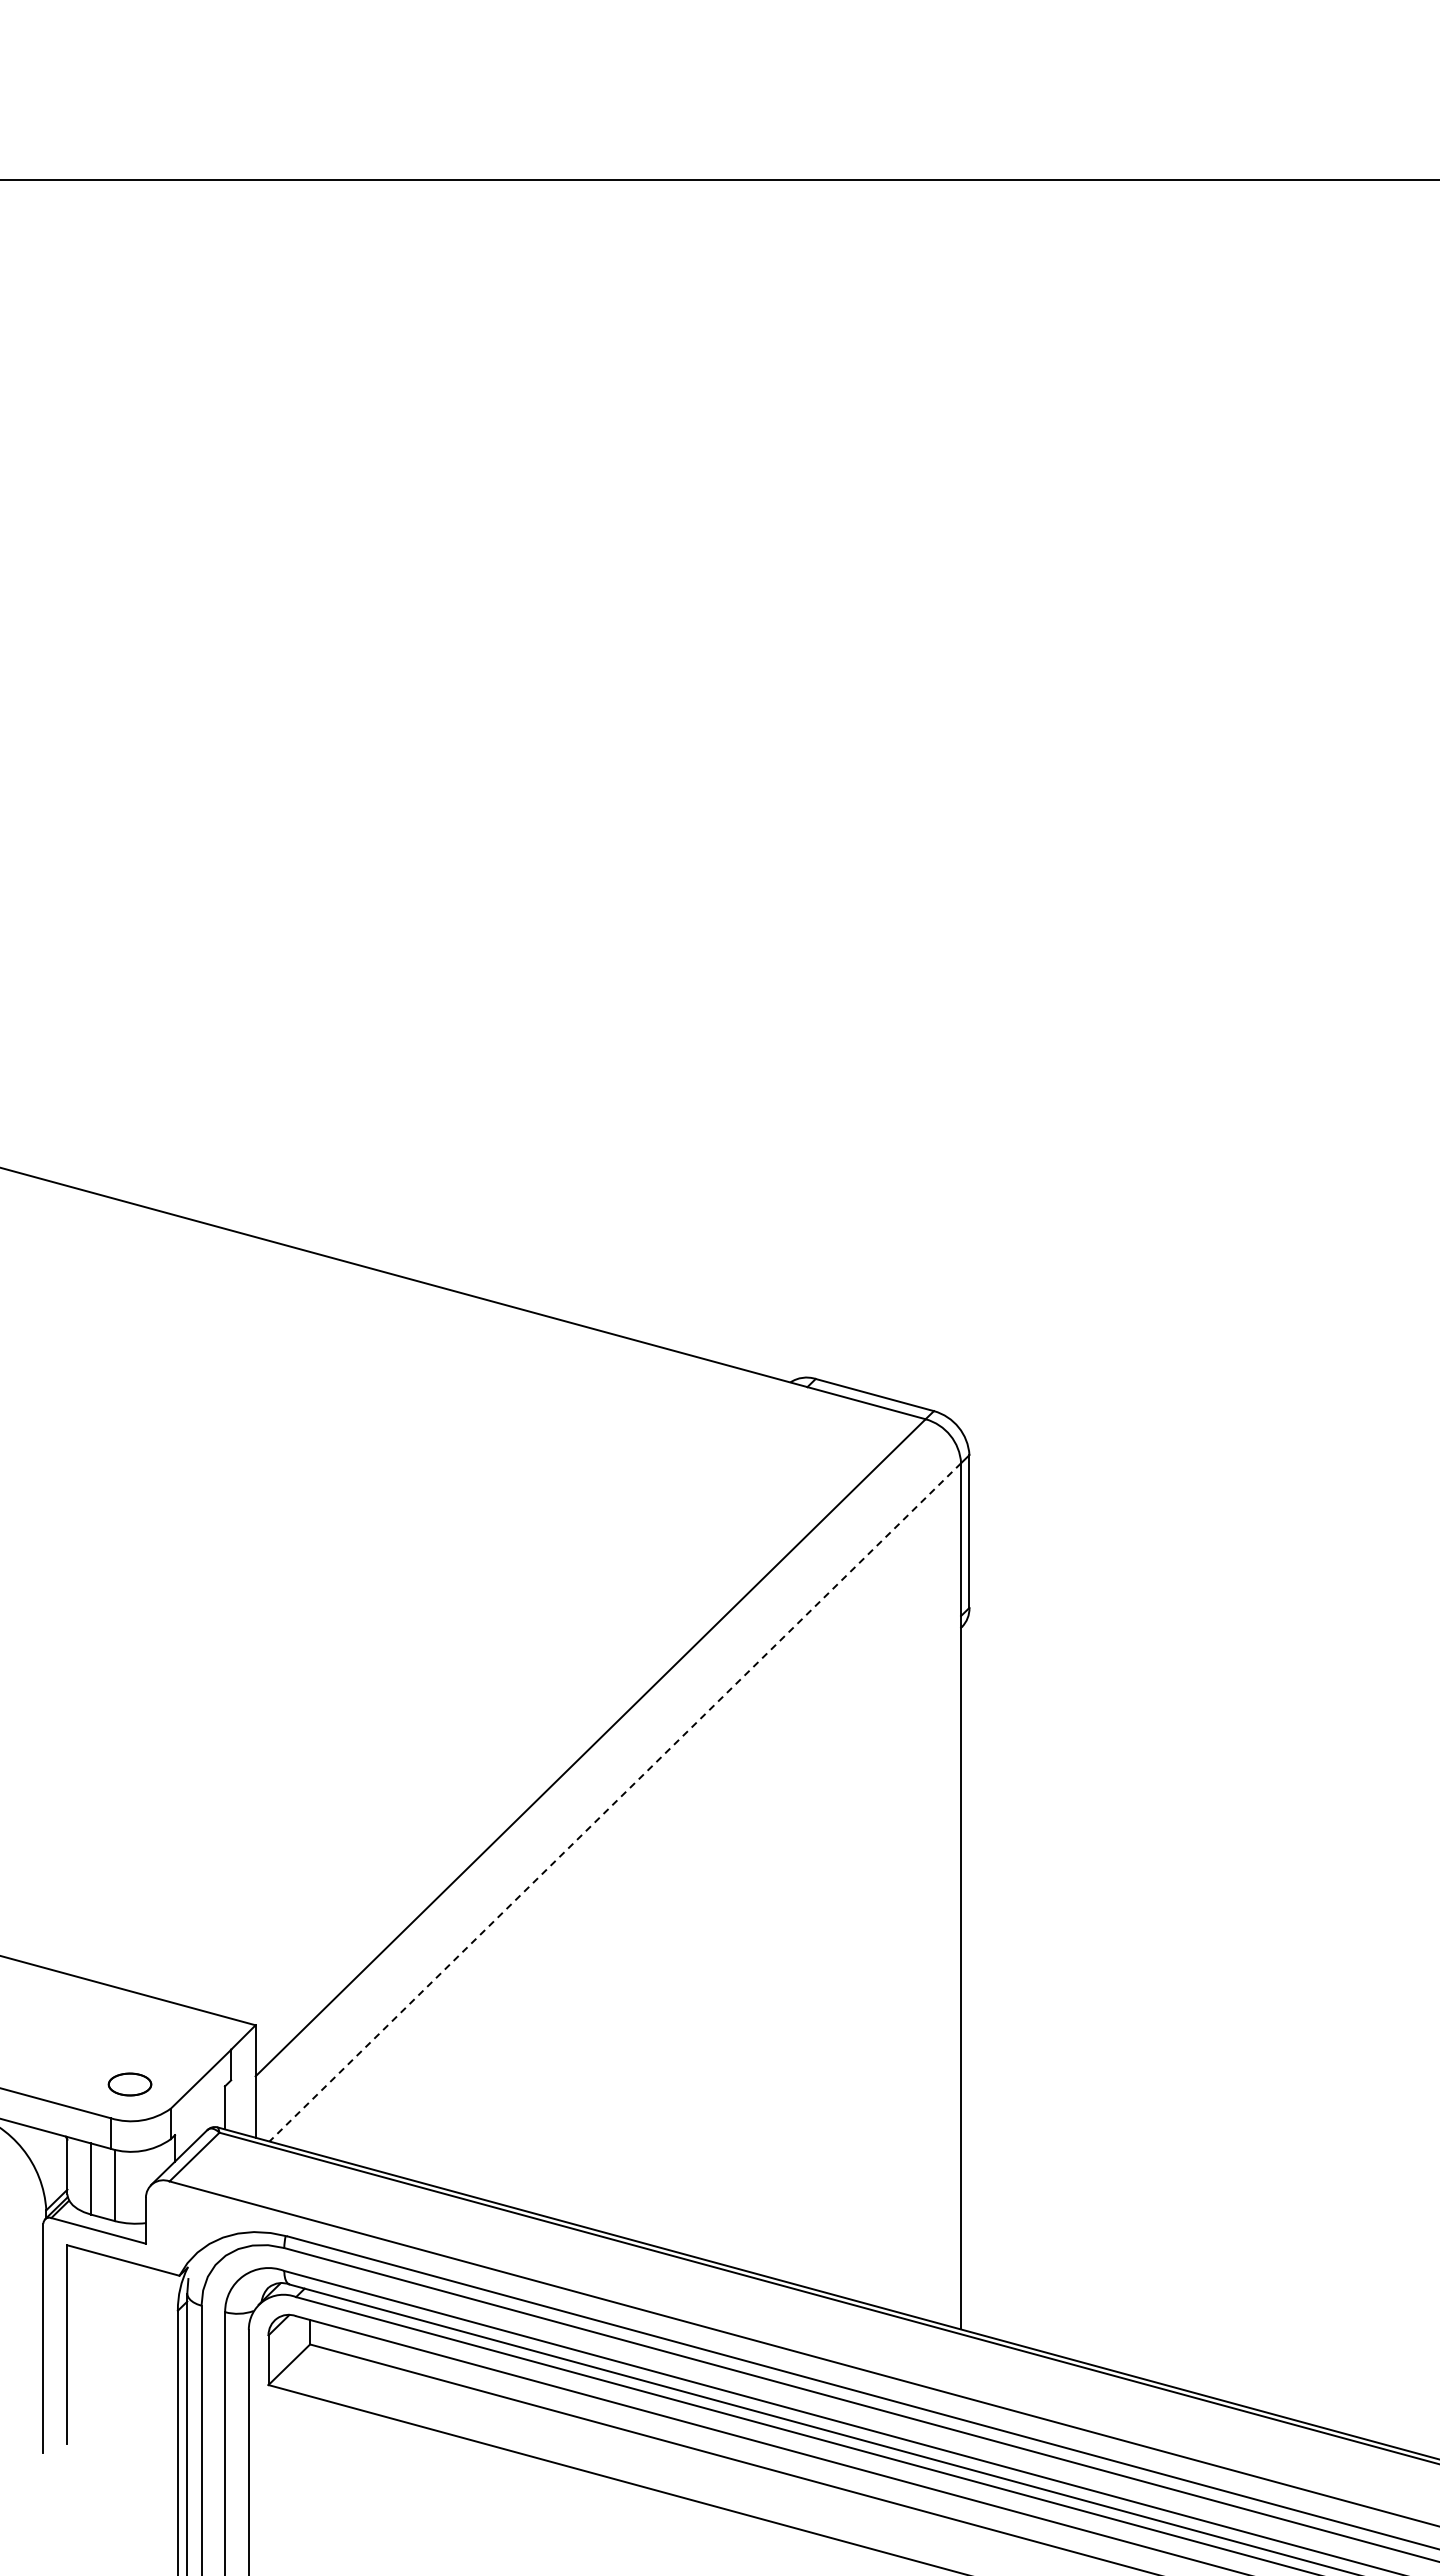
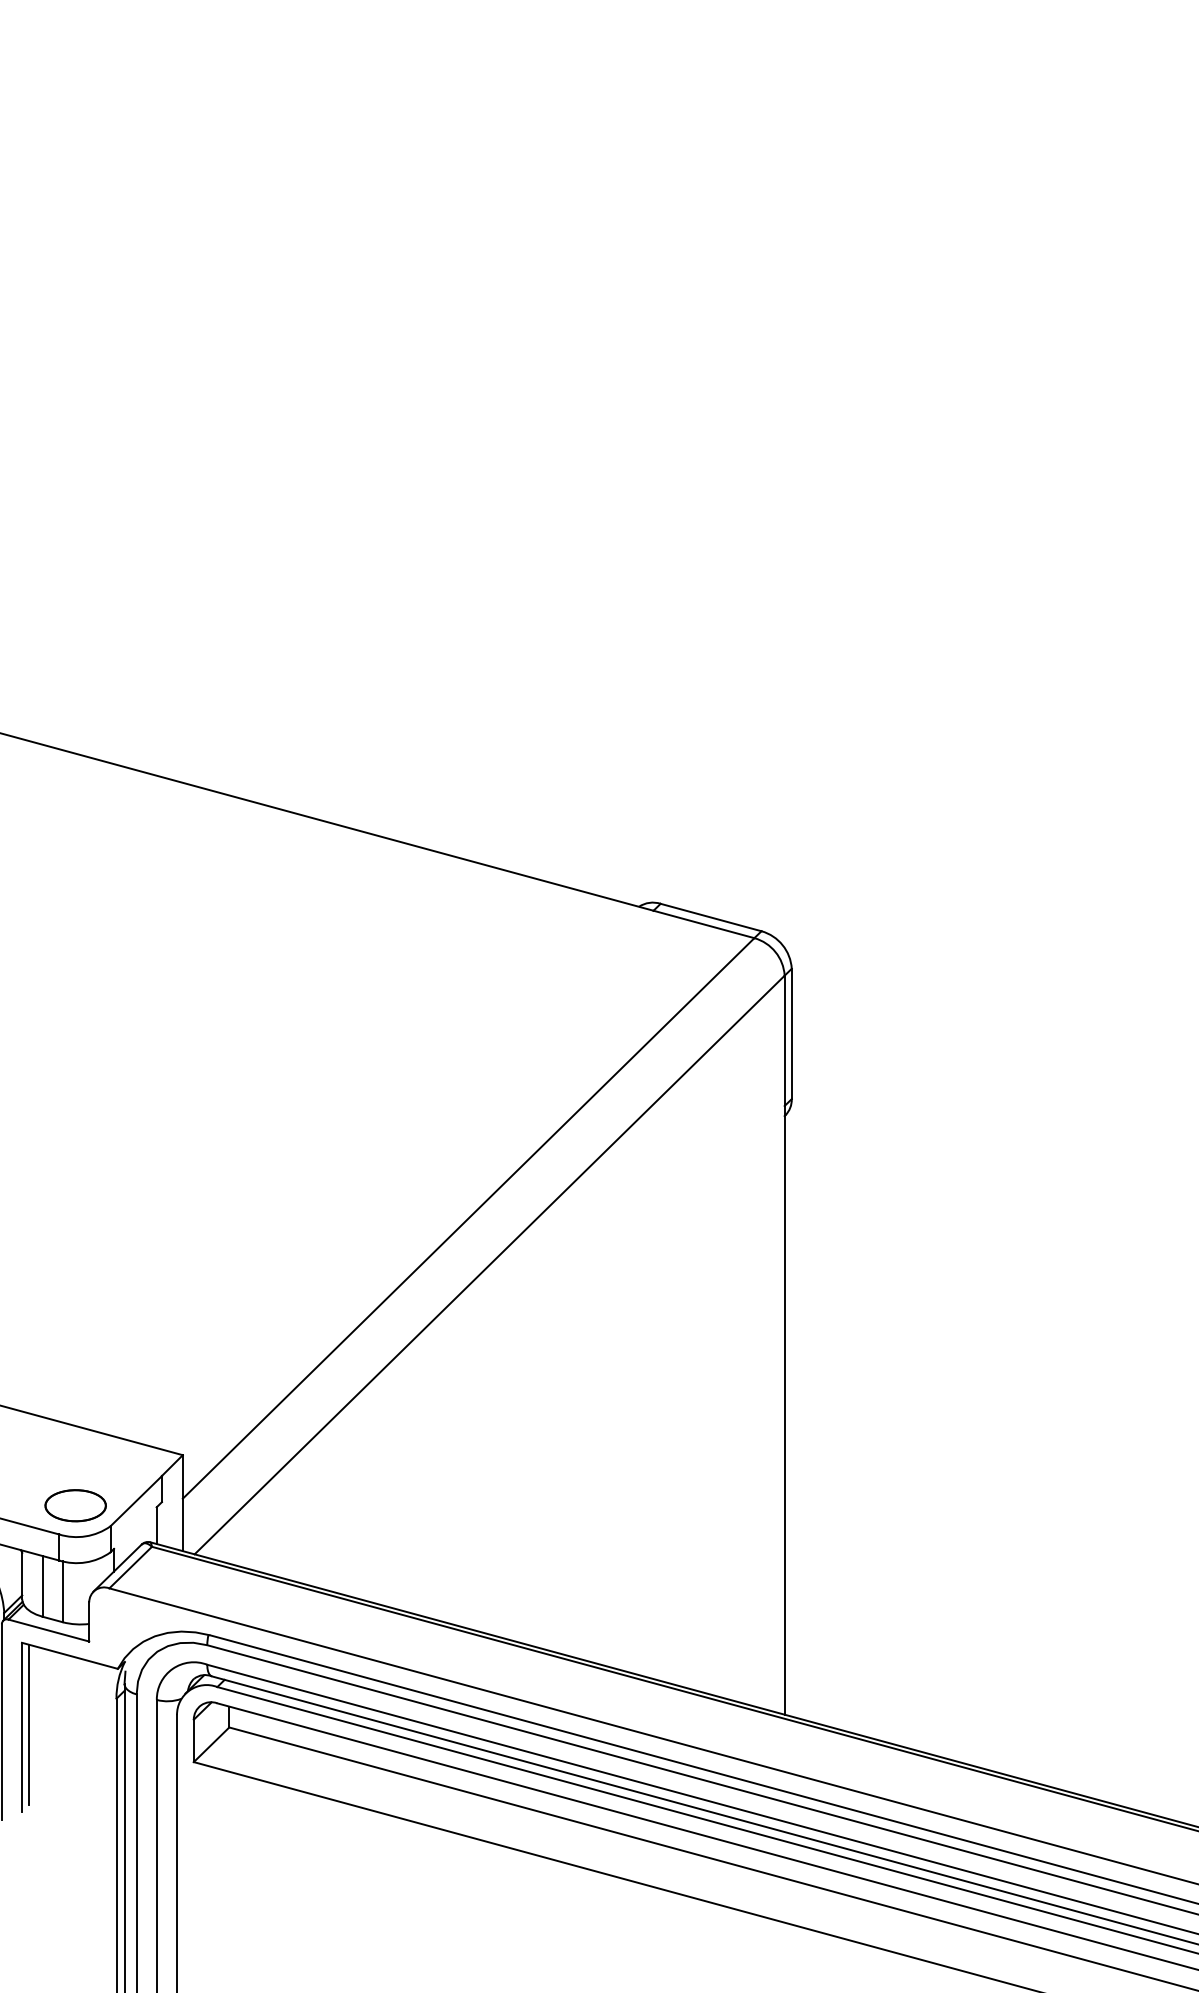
line: (614, 1802) -> (488, 1265), dashed -> solid
part: (129, 2084) -> (75, 1505), size x1.67
line: (75, 2341) -> (29, 1724), added

